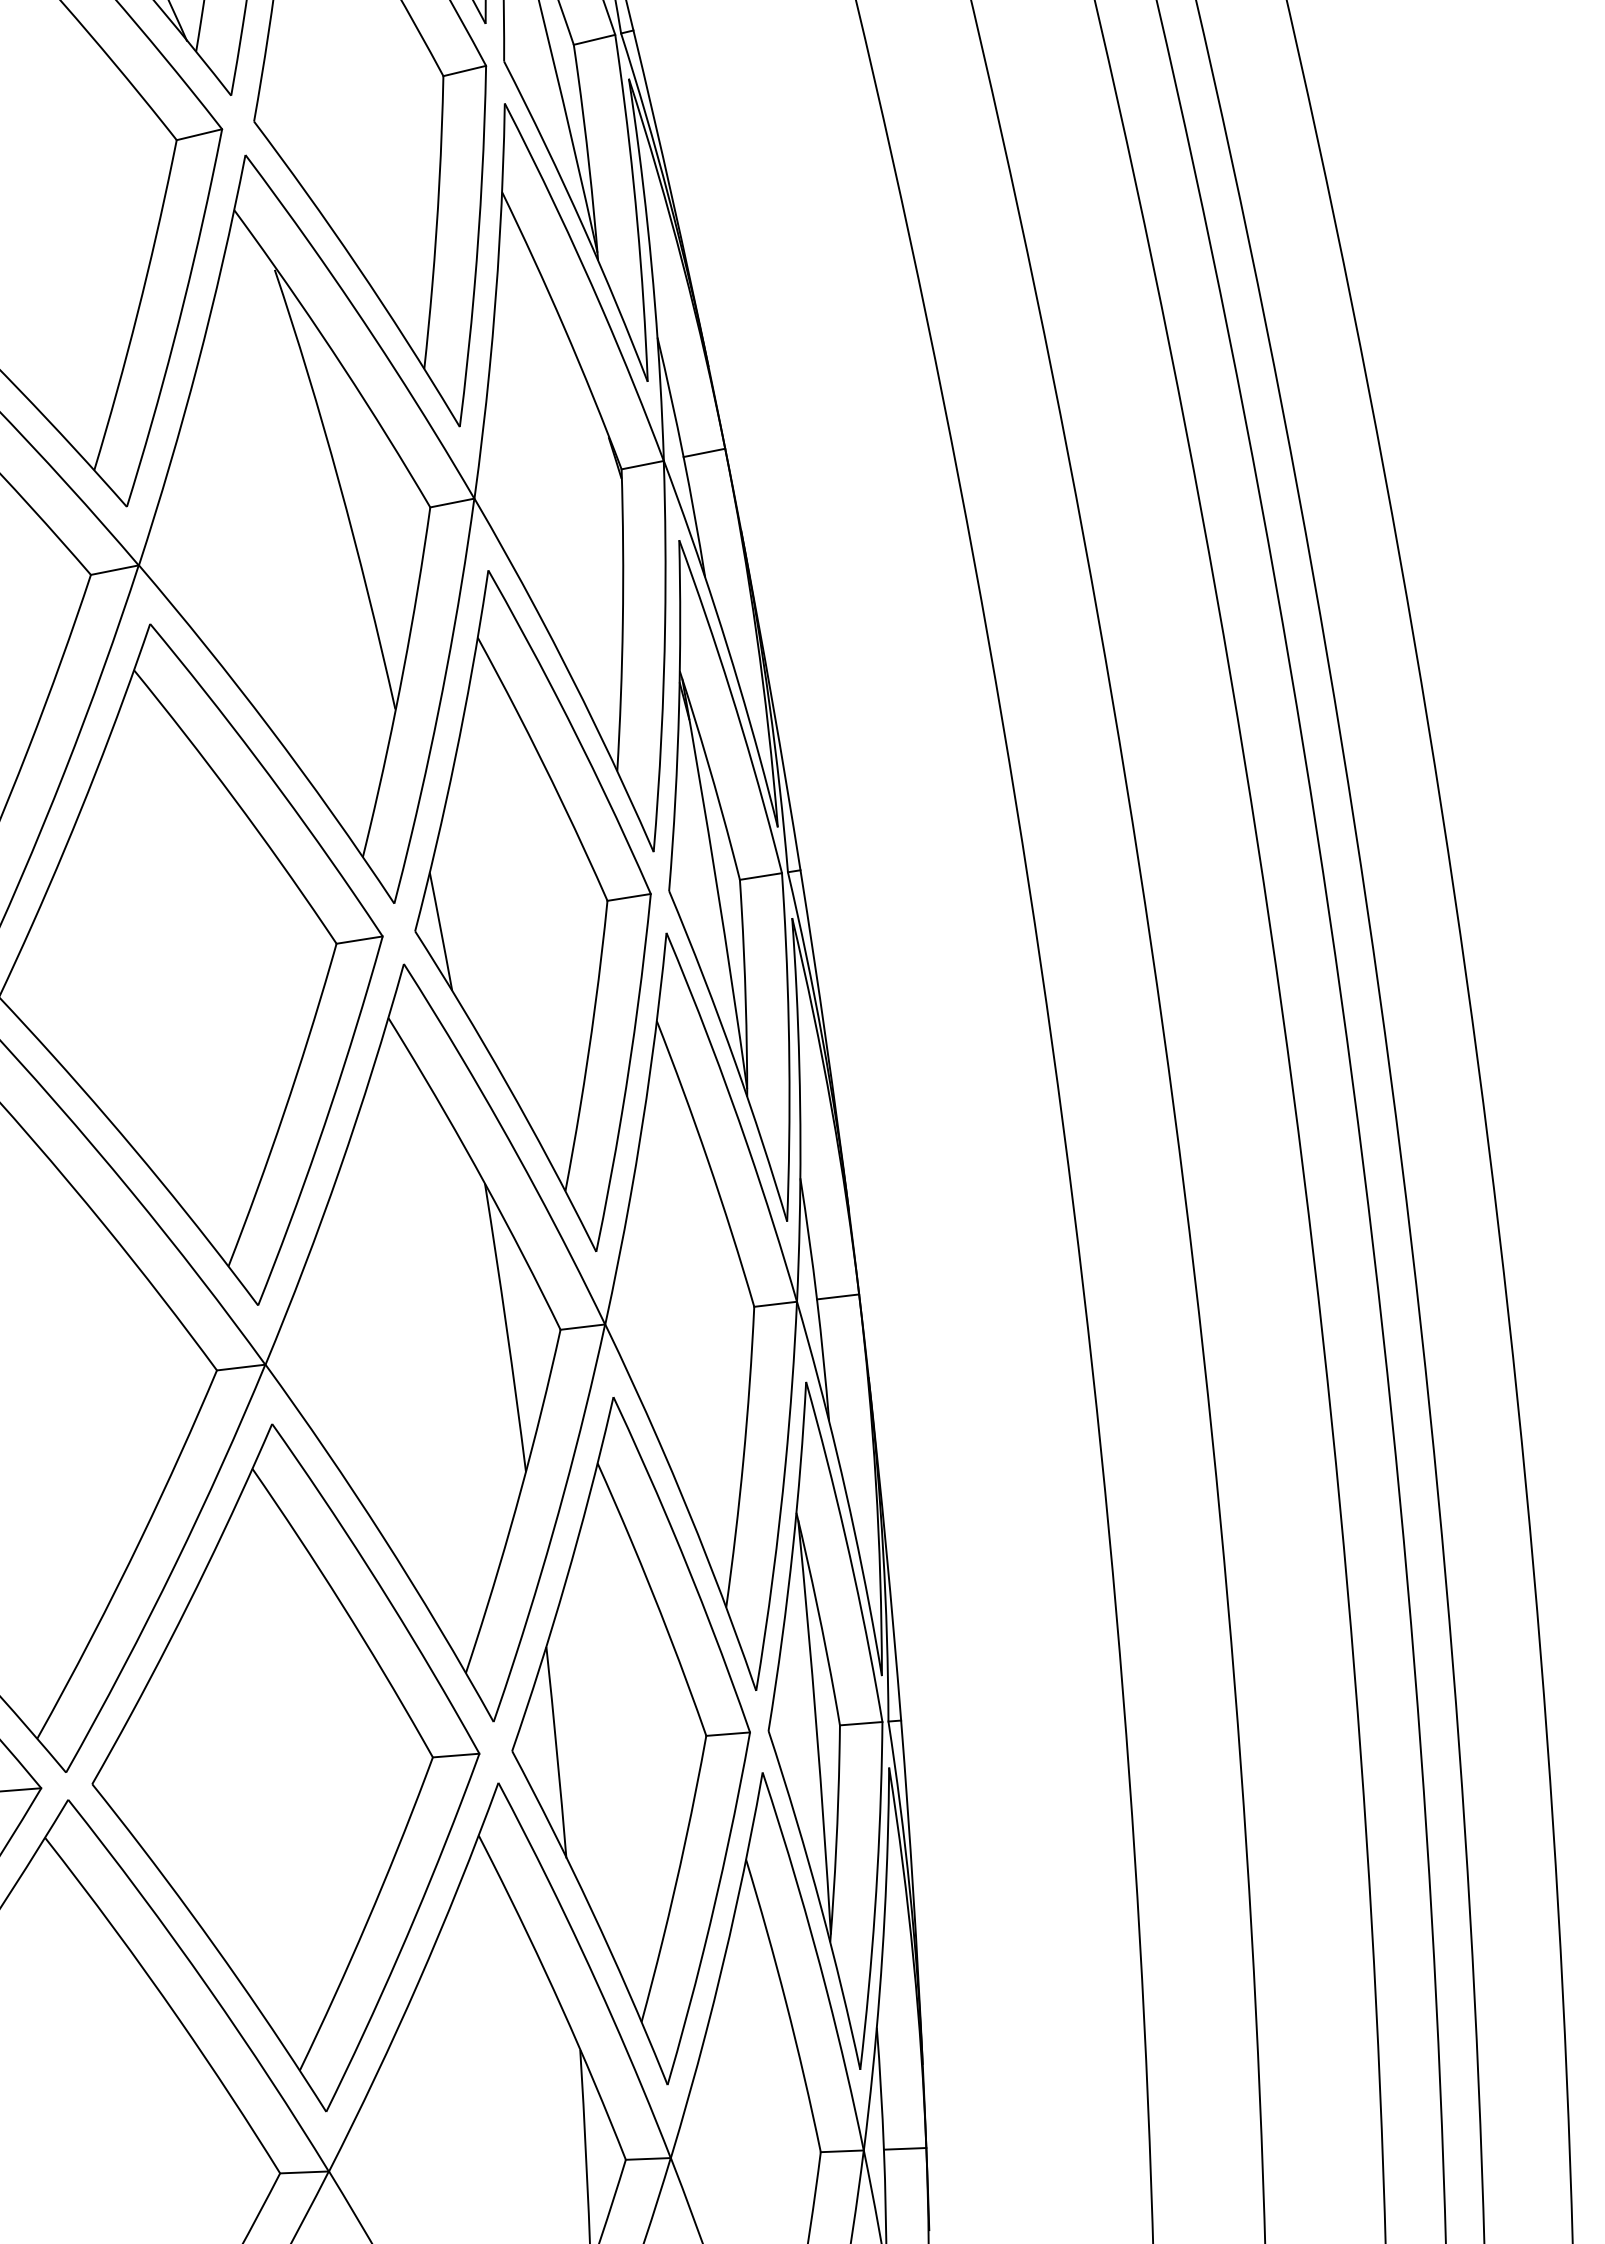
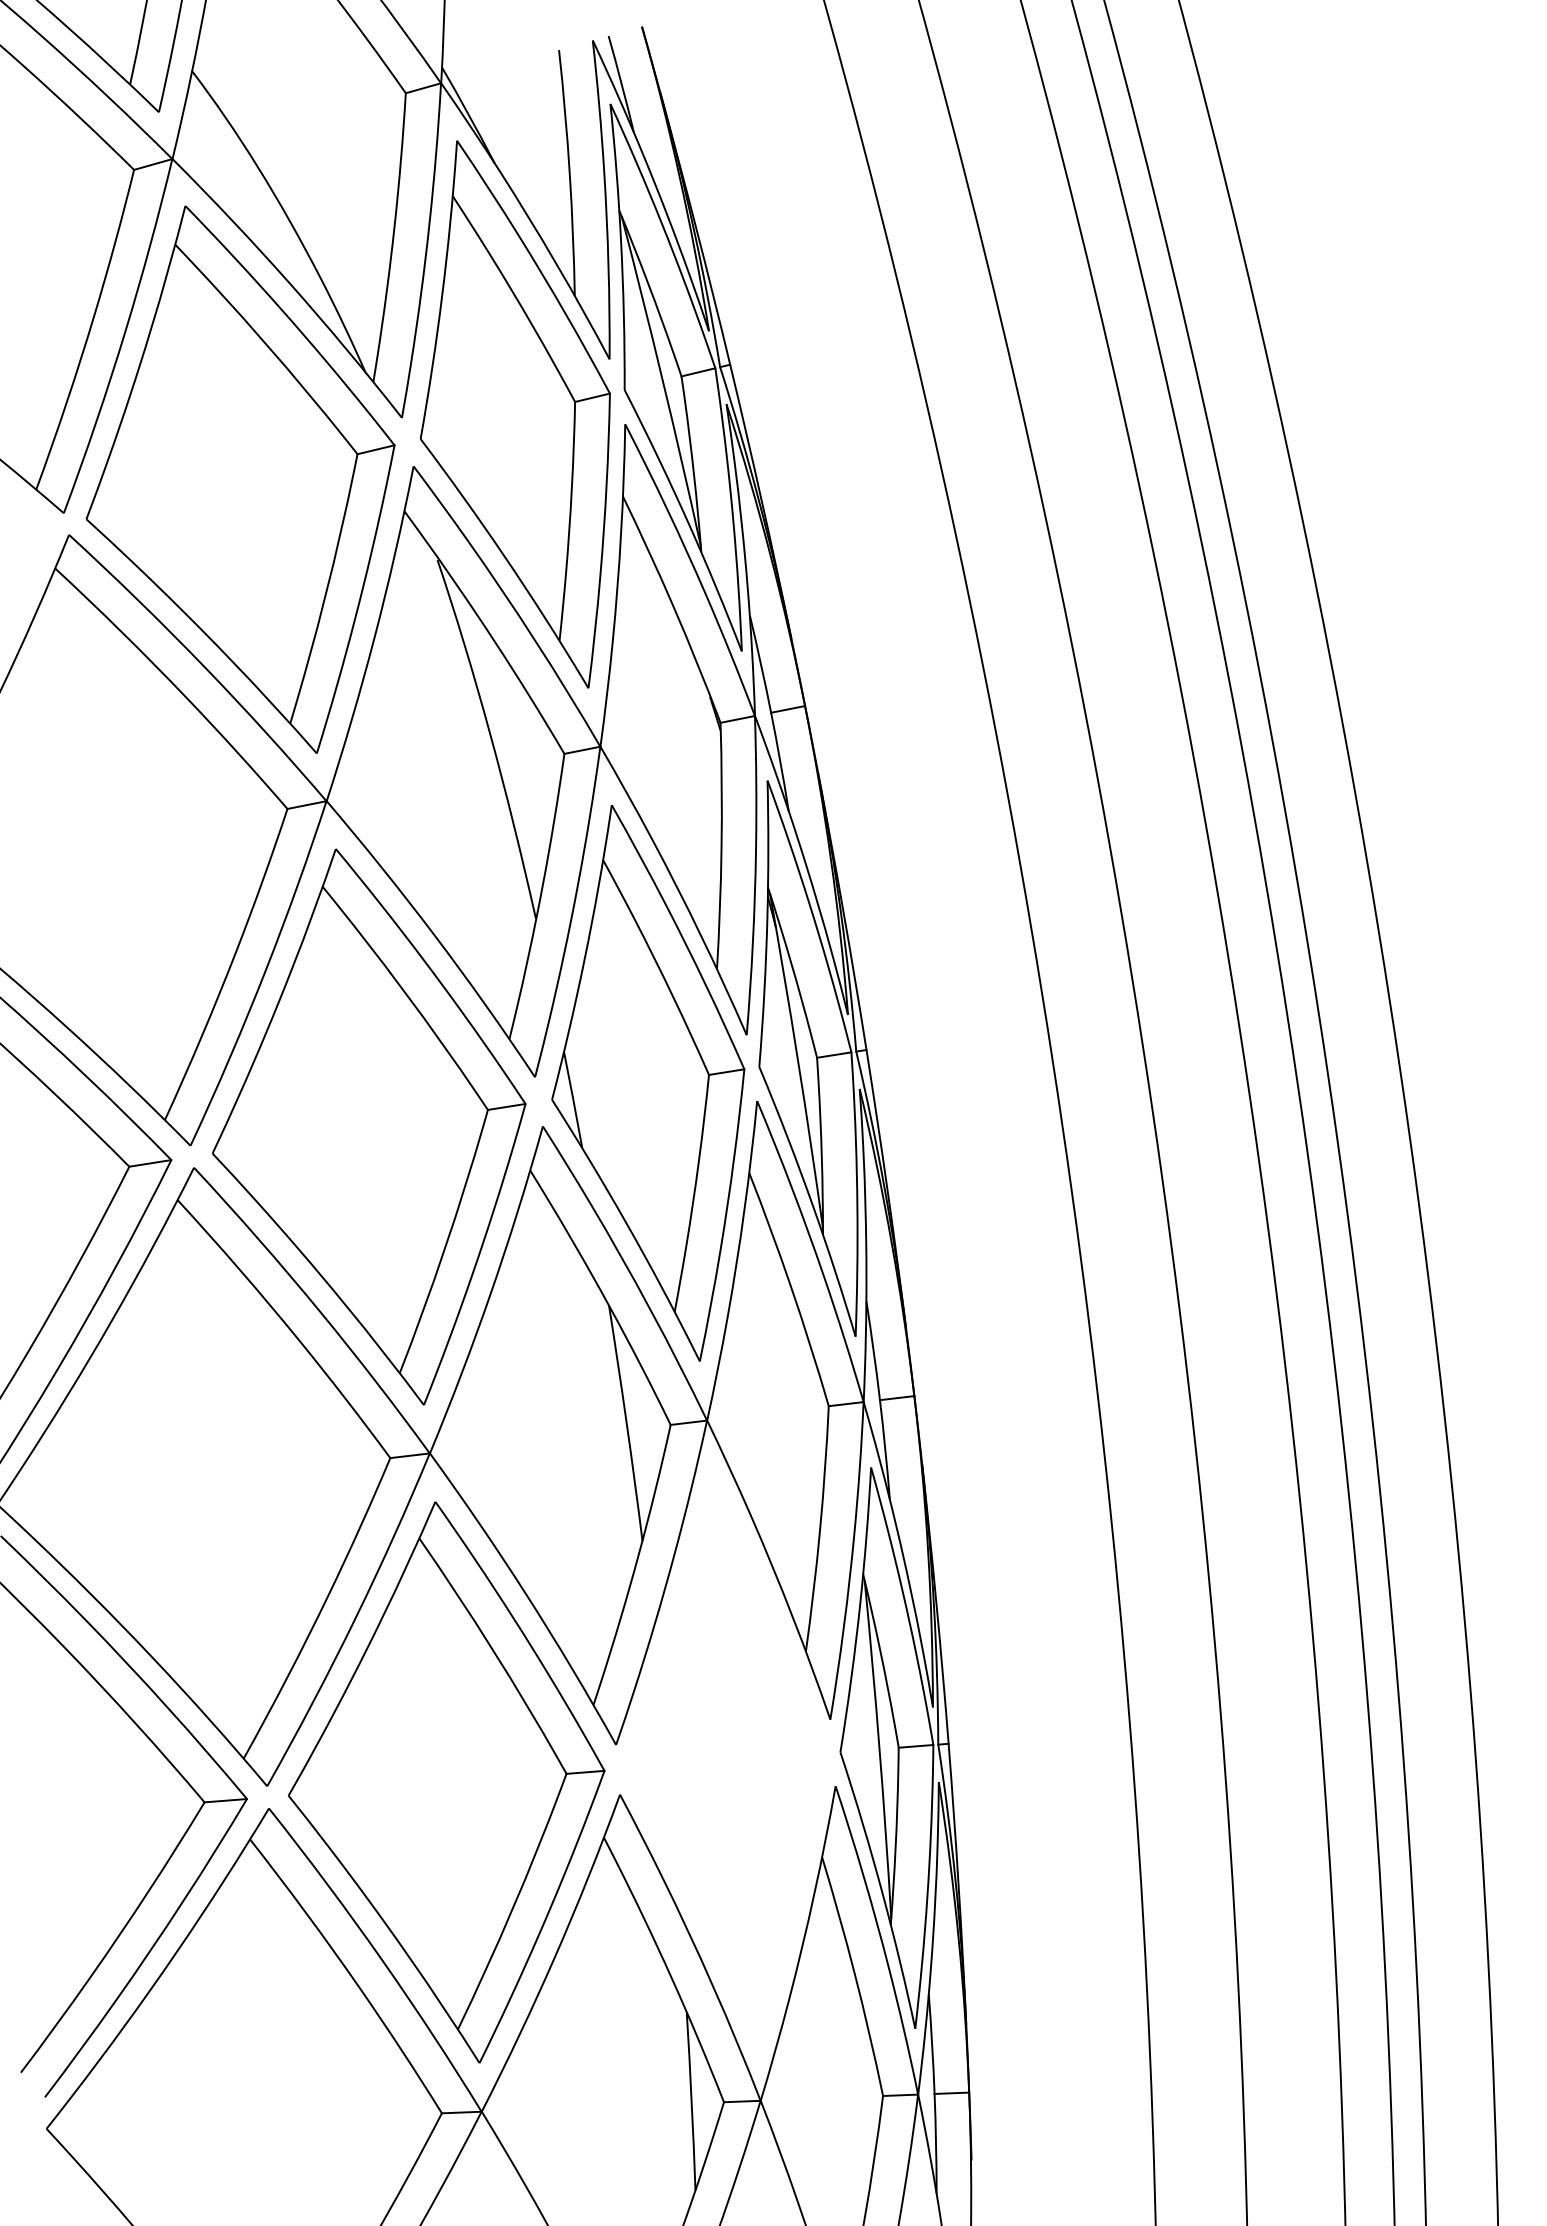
part: (631, 1741) -> (728, 1760), removed

